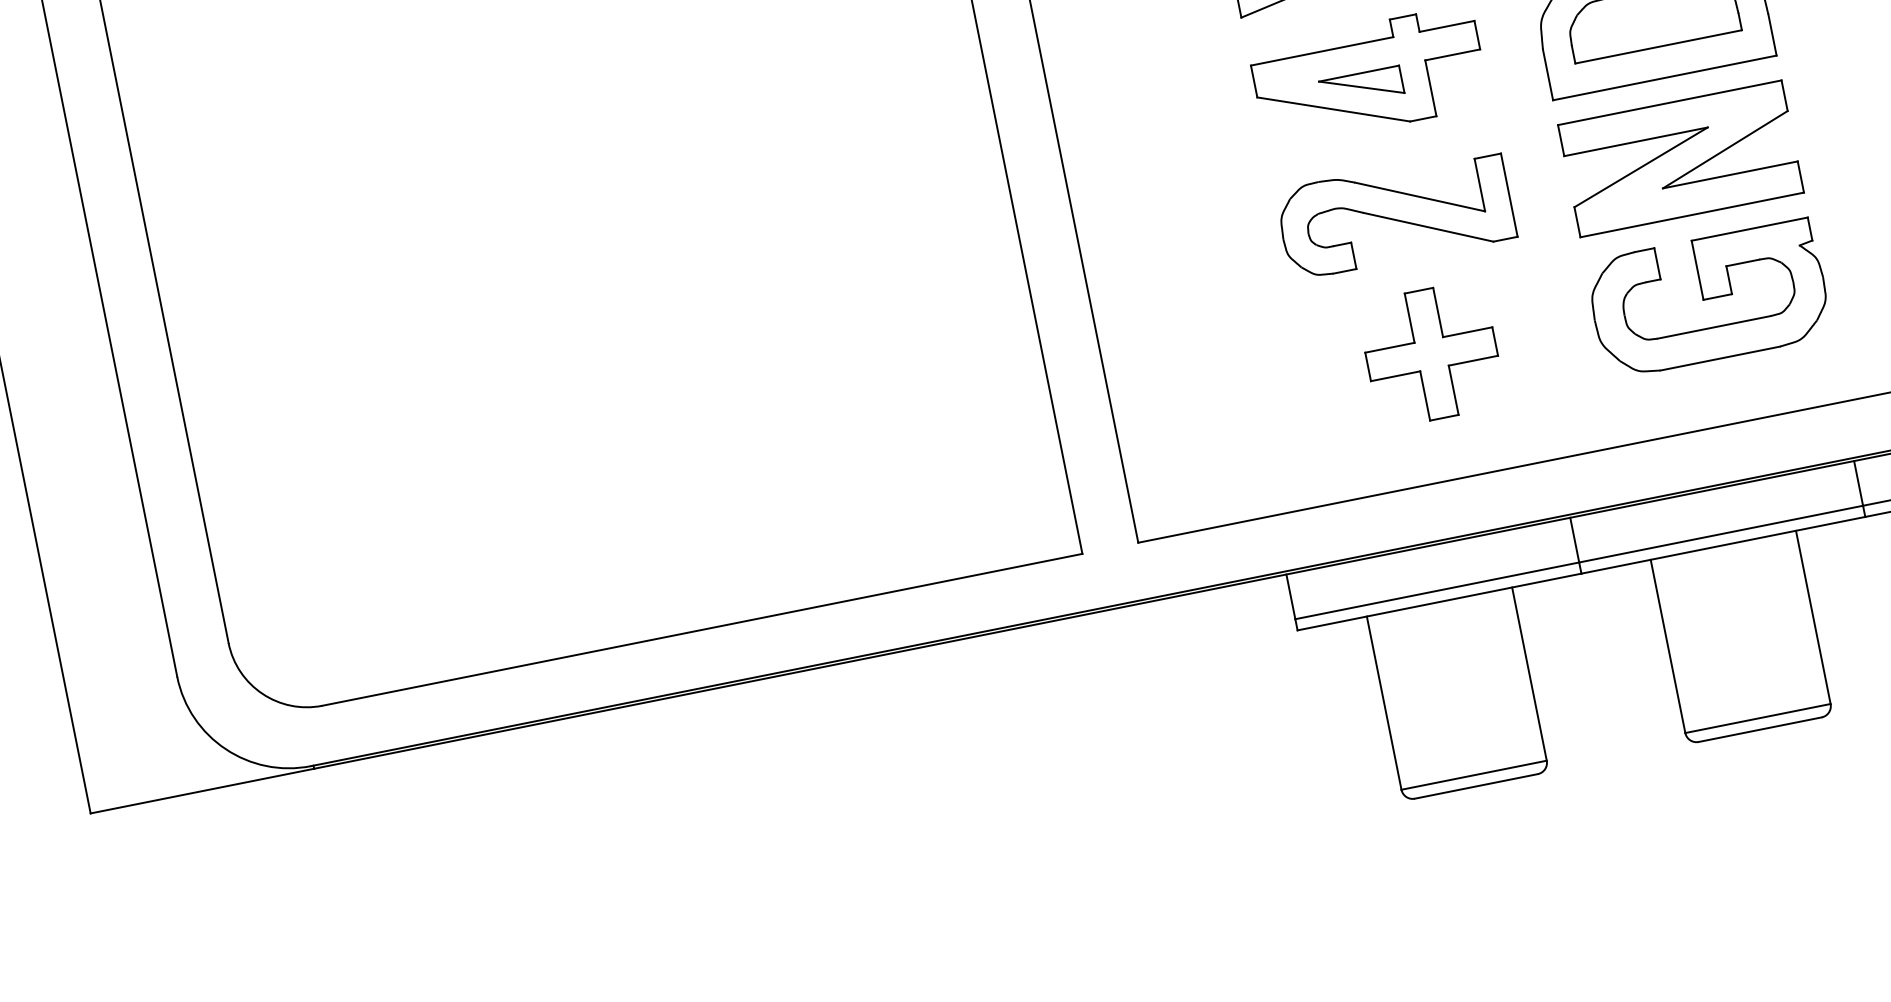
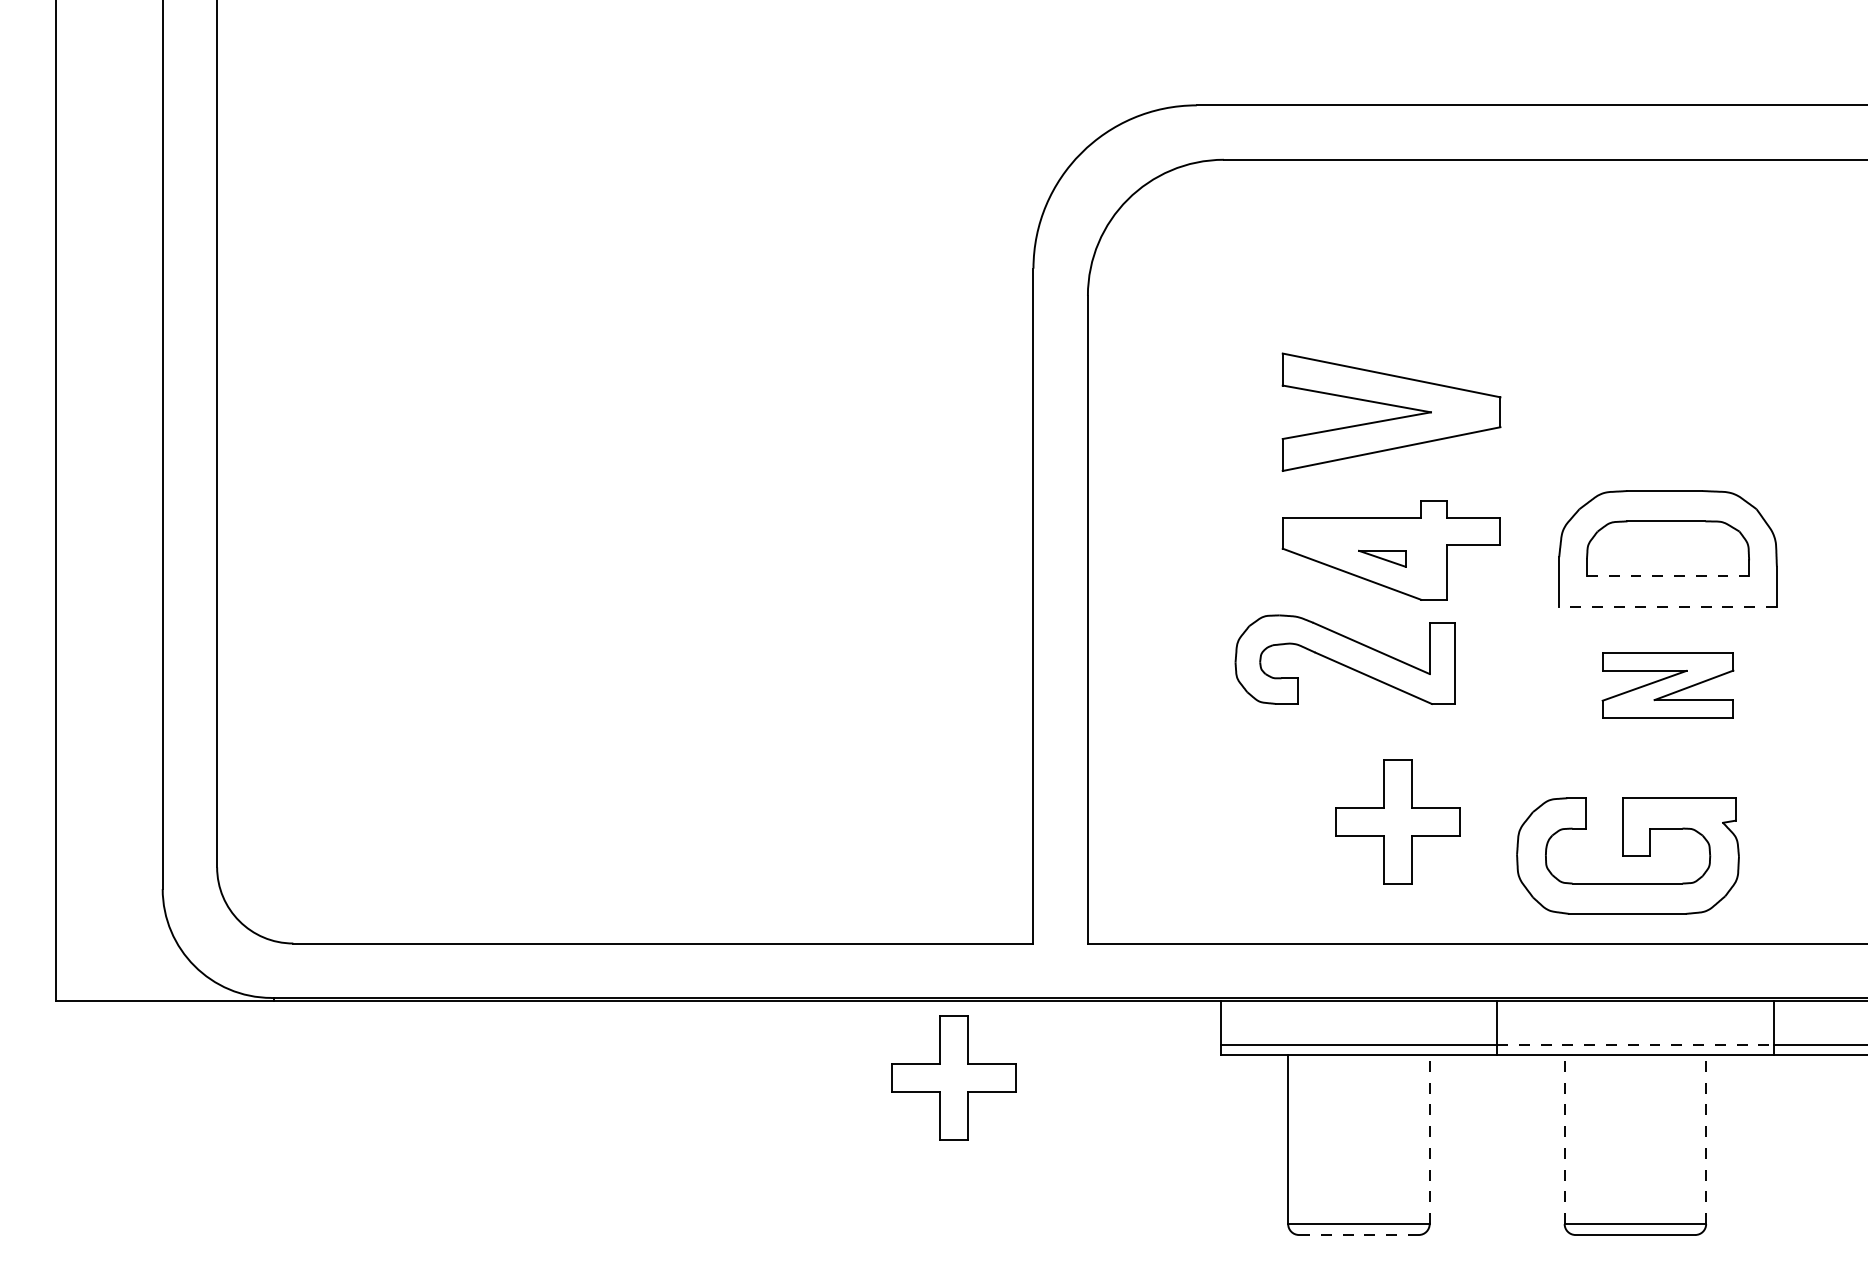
line: (1659, 46) -> (1668, 576), solid -> dashed
line: (1665, 77) -> (1668, 606), solid -> dashed
part: (1361, 87) -> (1382, 558), size x0.6
part: (1680, 158) -> (1667, 685), size x0.6
part: (1394, 213) -> (1344, 659), moved
part: (1708, 298) -> (1627, 855), moved
line: (1721, 534) -> (1635, 1044), solid -> dashed
line: (1813, 617) -> (1706, 1139), solid -> dashed
line: (1667, 646) -> (1564, 1139), solid -> dashed
line: (1529, 673) -> (1429, 1139), solid -> dashed
part: (1027, 707) -> (953, 1077), added
line: (1476, 787) -> (1358, 1235), solid -> dashed

